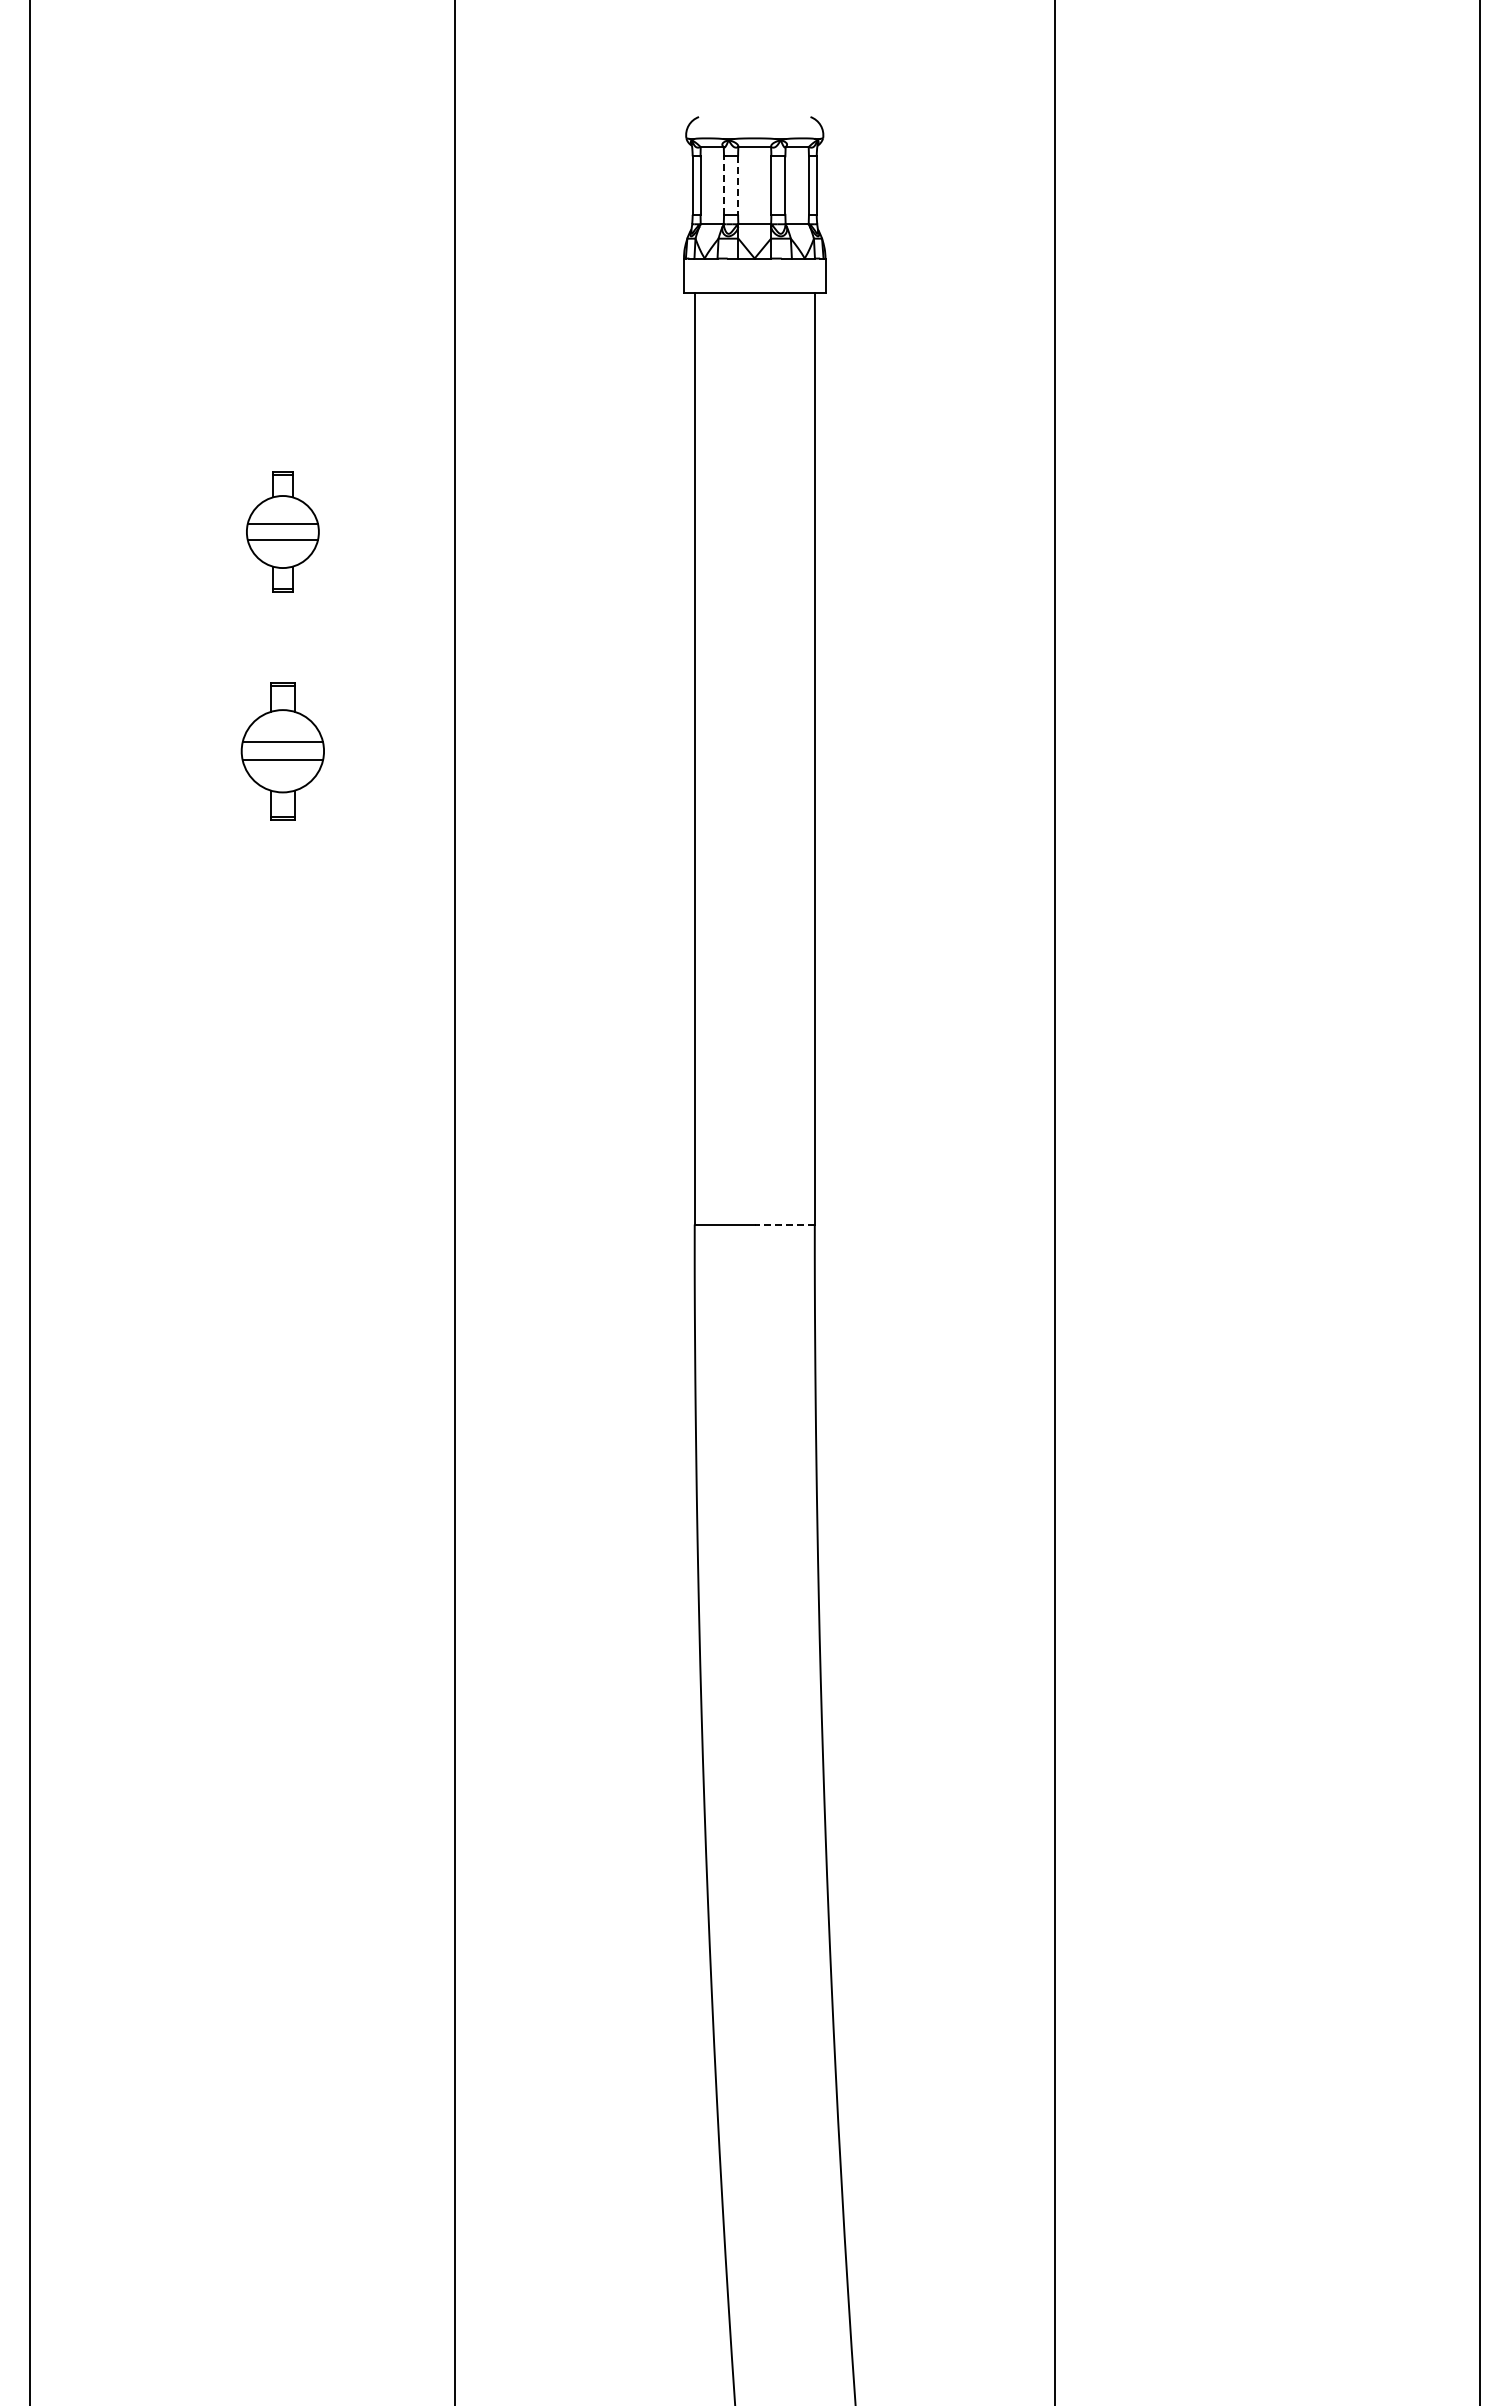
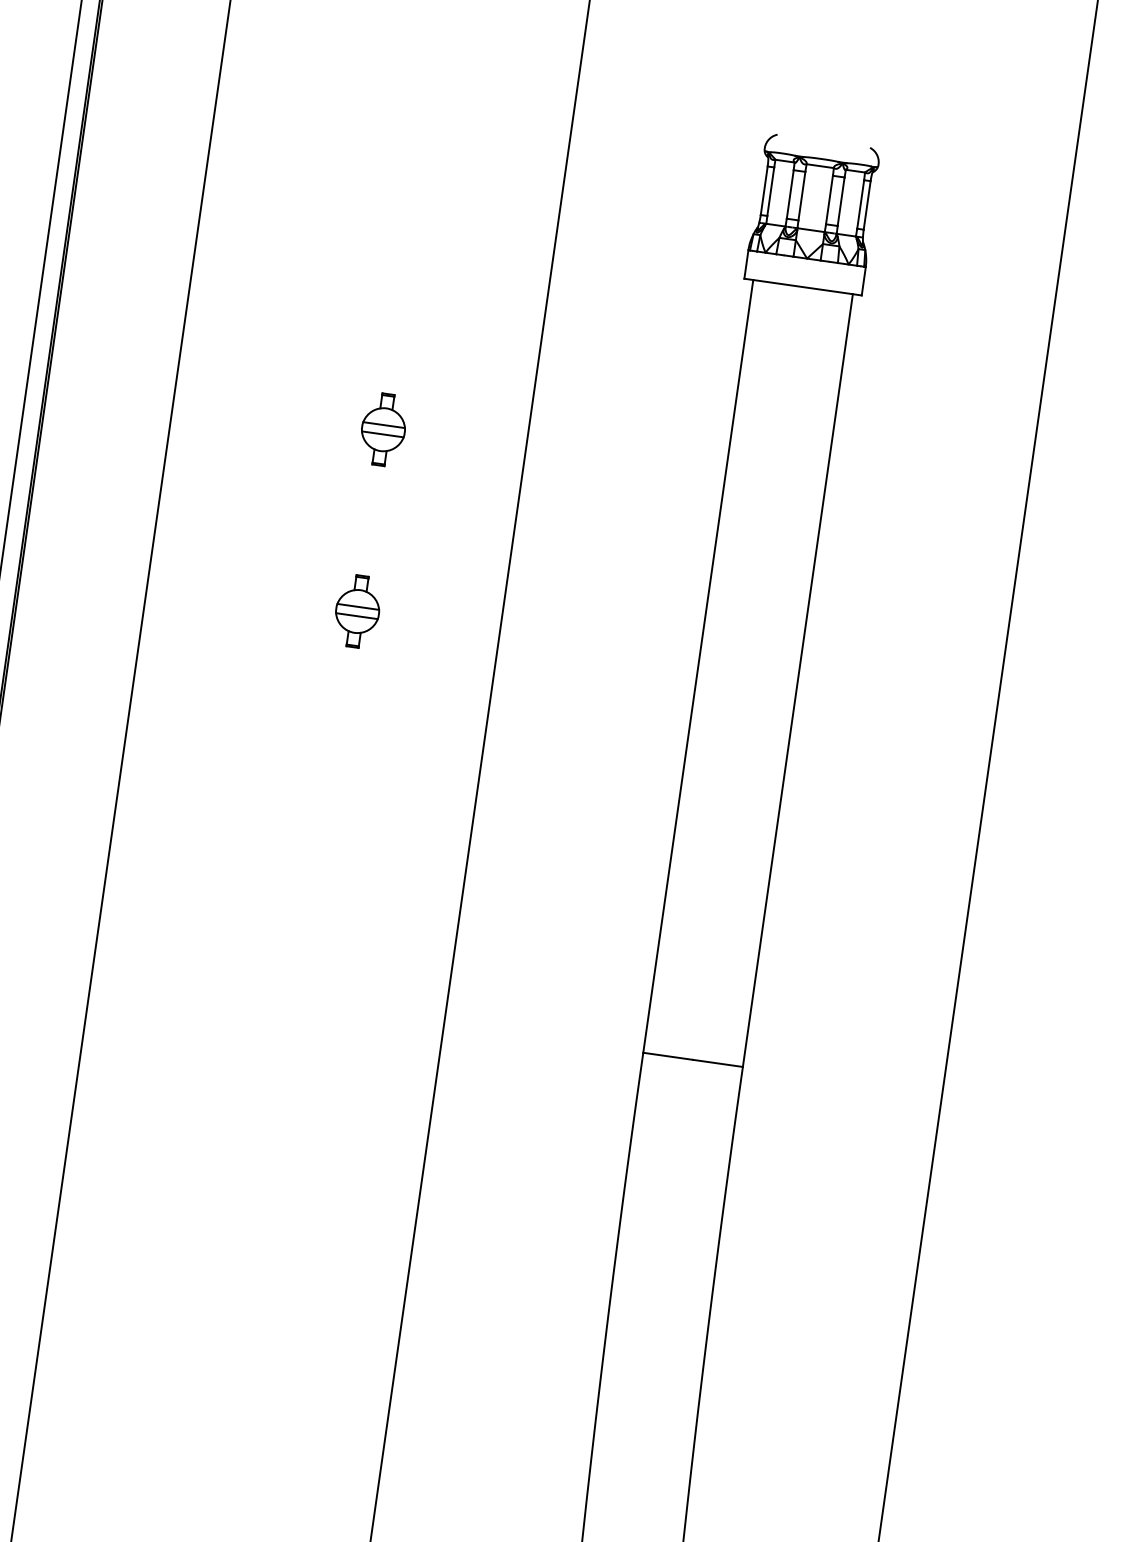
line: (724, 185) -> (790, 194), dashed -> solid
line: (738, 186) -> (802, 196), dashed -> solid
part: (282, 531) -> (383, 429), size x0.71
part: (282, 750) -> (357, 610), size x0.62
line: (784, 1224) -> (717, 1063), dashed -> solid

